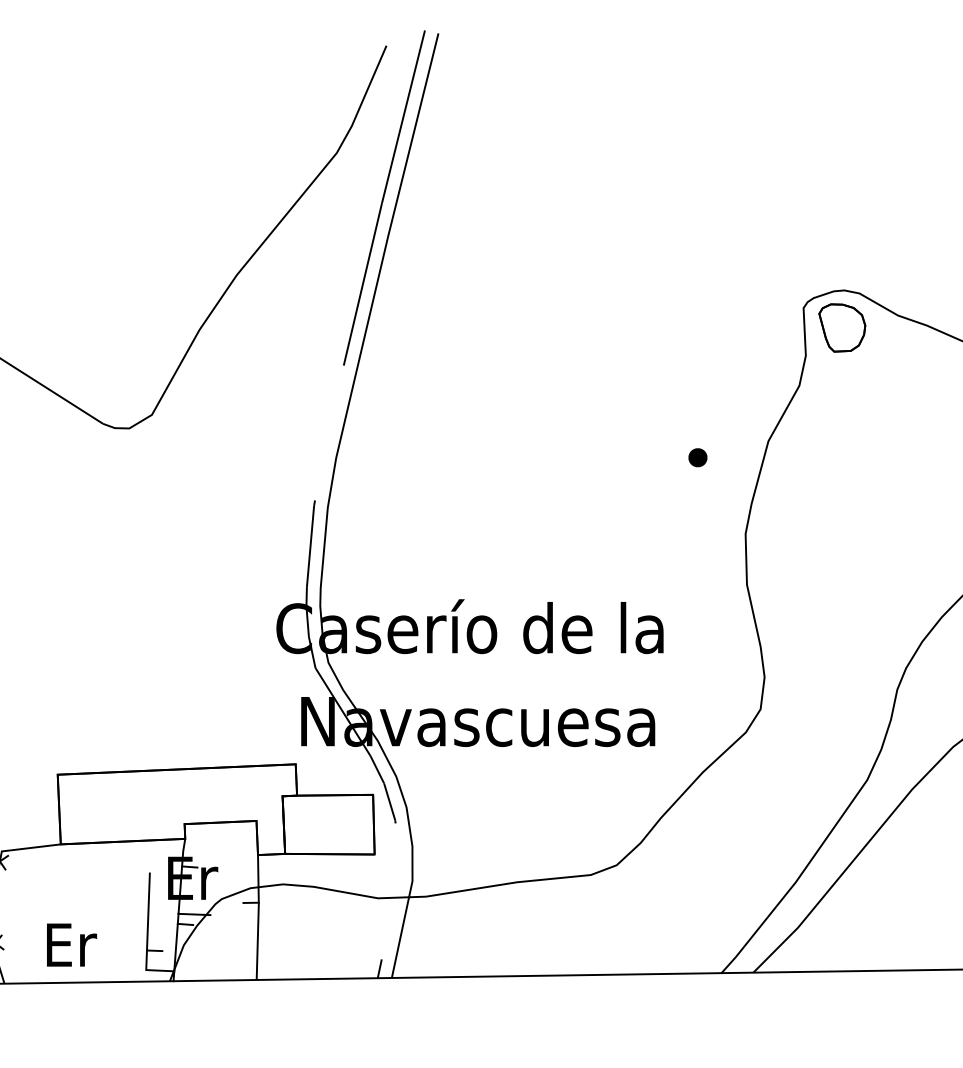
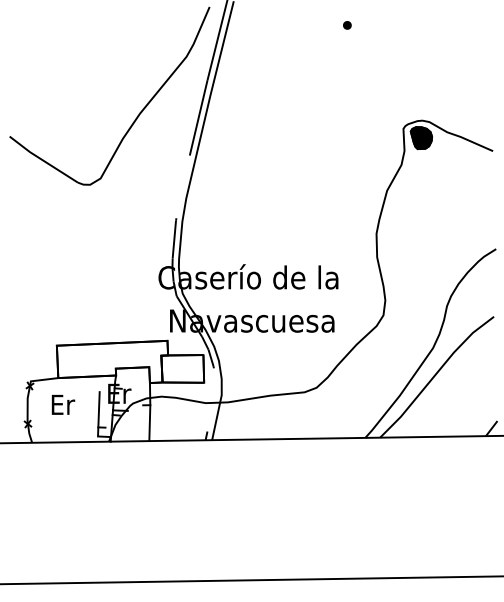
fill: (842, 328) -> (421, 138), added
part: (698, 457) -> (347, 25), moved
text: (71, 944) -> (63, 404), moved

